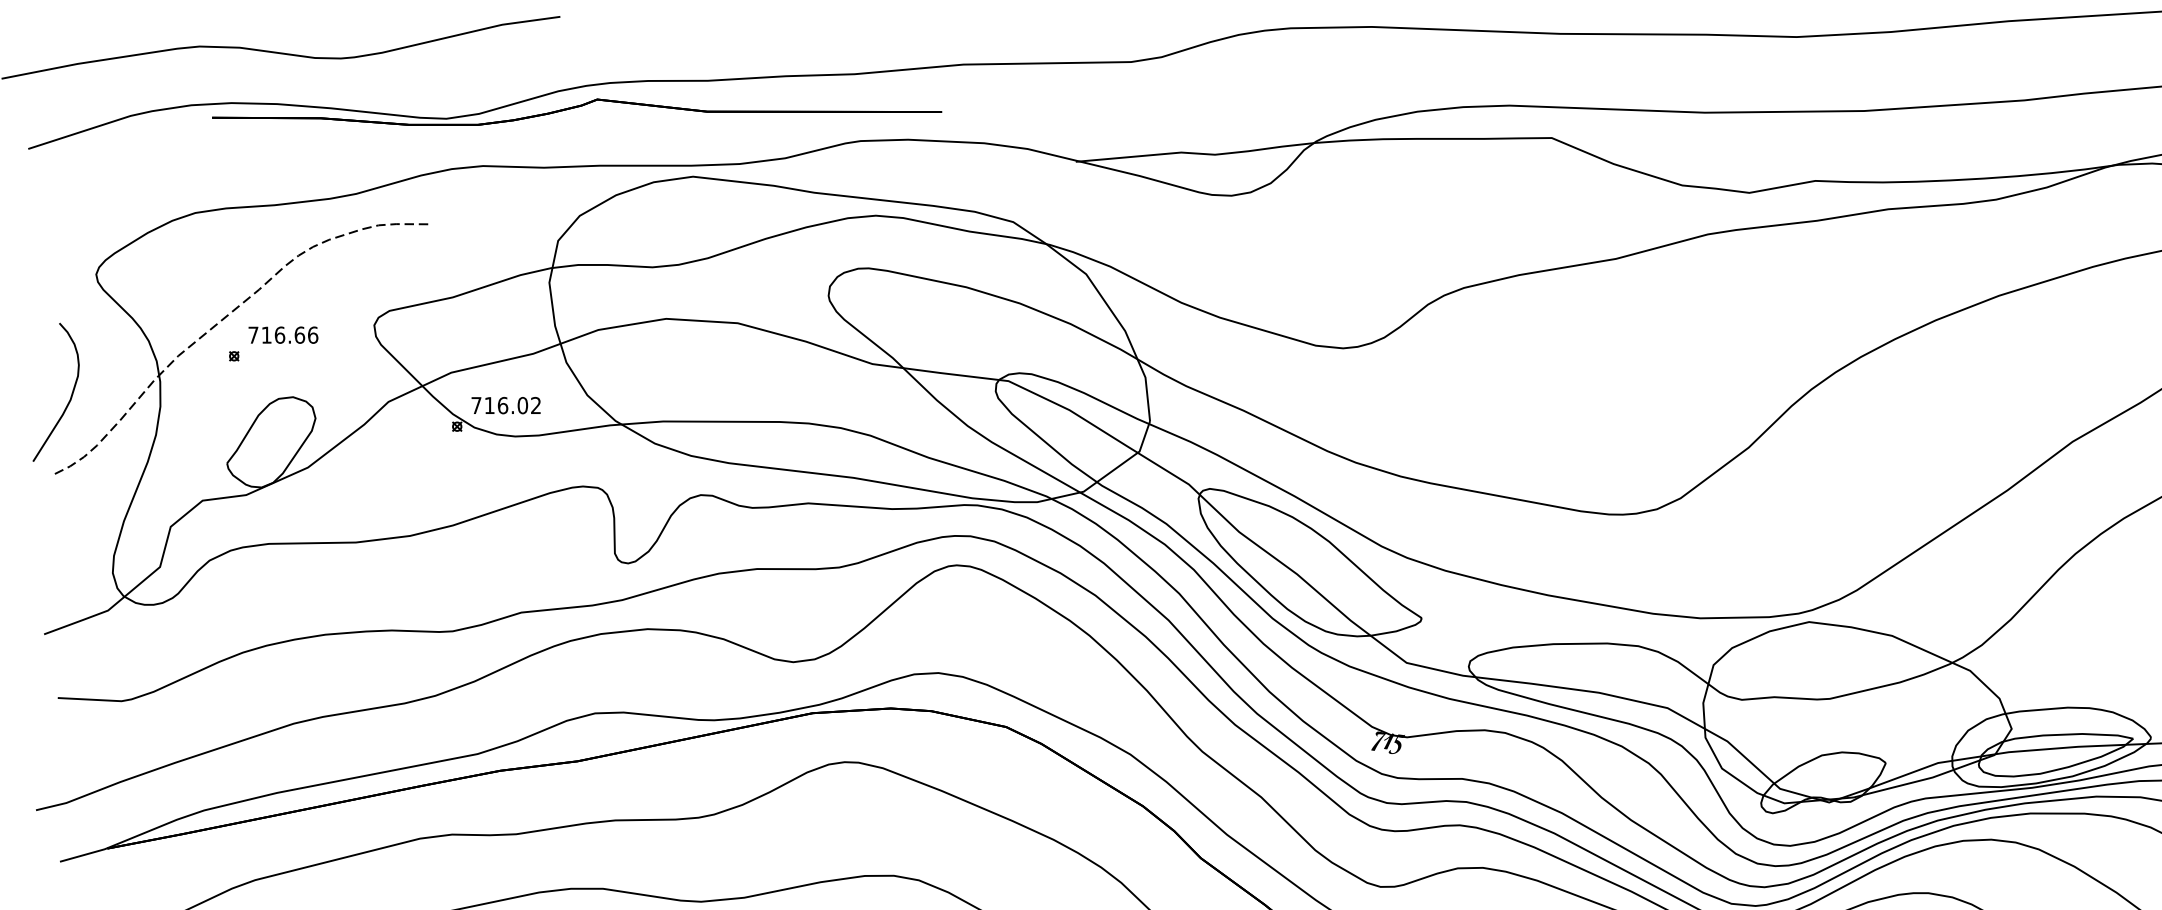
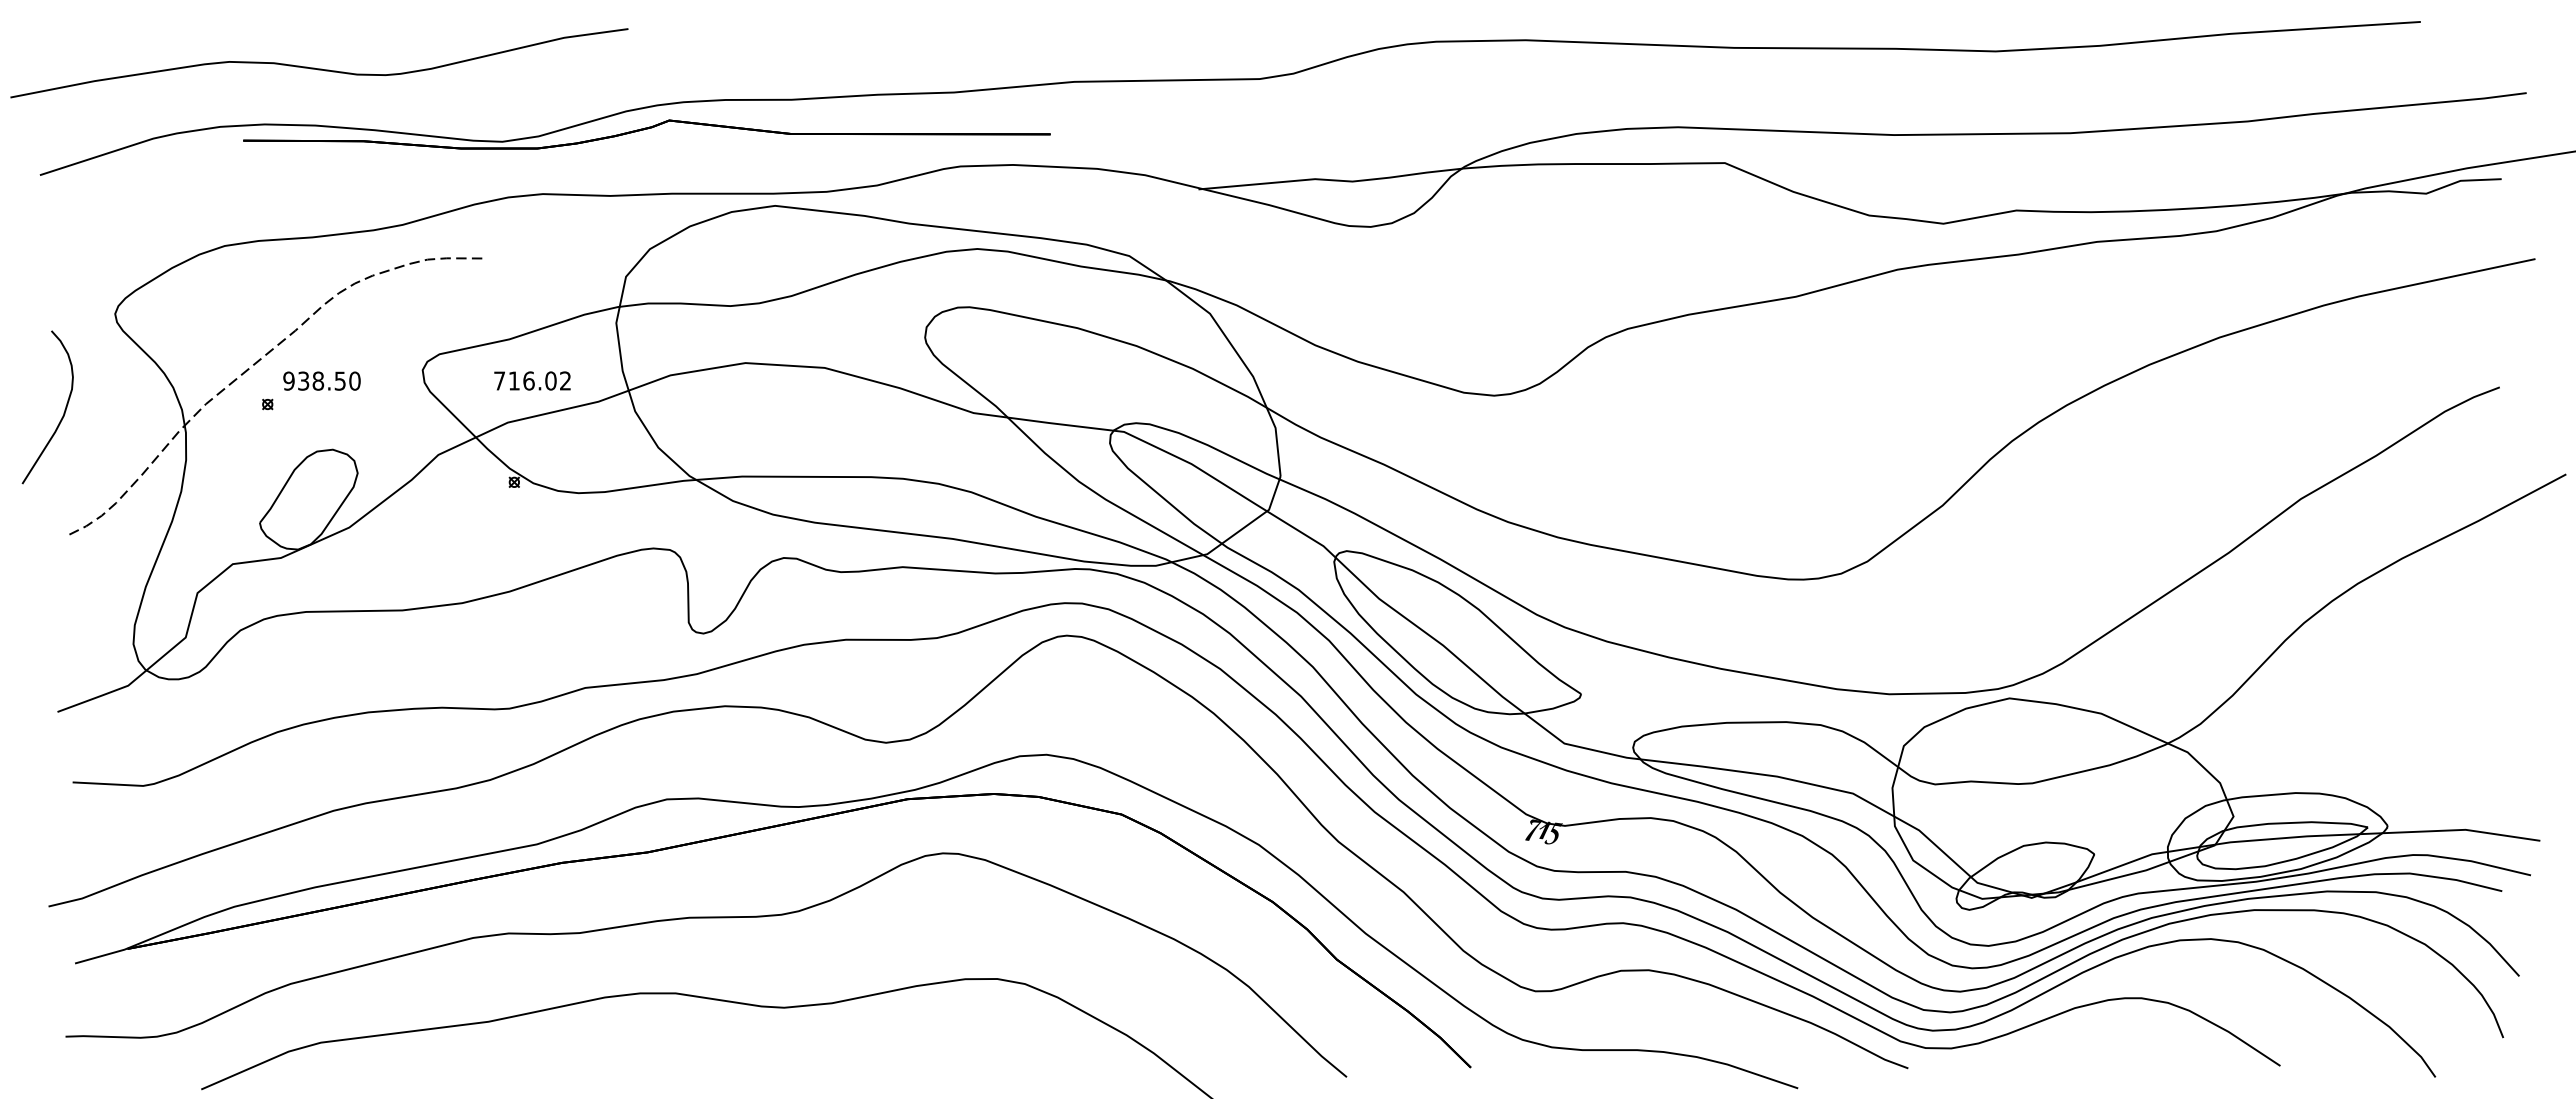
text: (282, 334) -> (321, 380), 716.66 -> 938.50
curve: (70, 397) -> (63, 412), moved
text: (506, 405) -> (532, 380), moved

